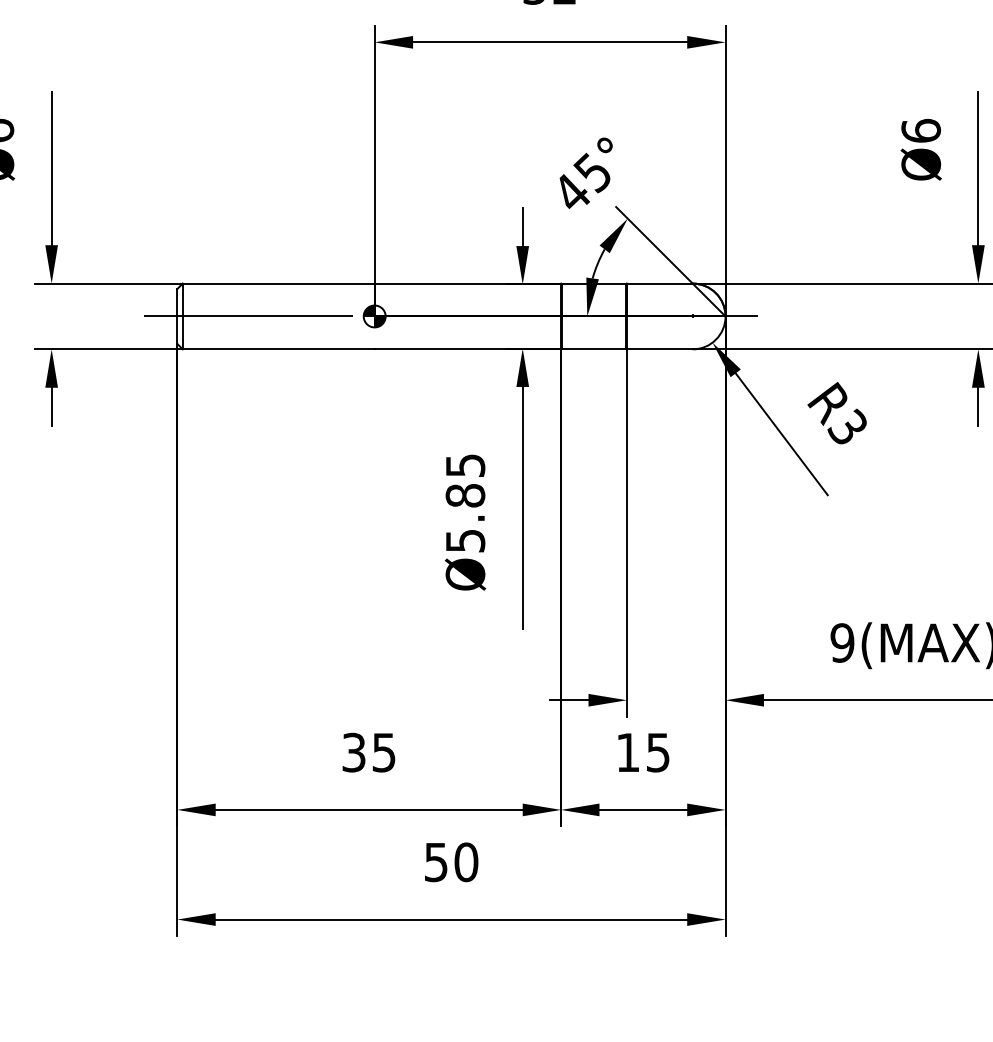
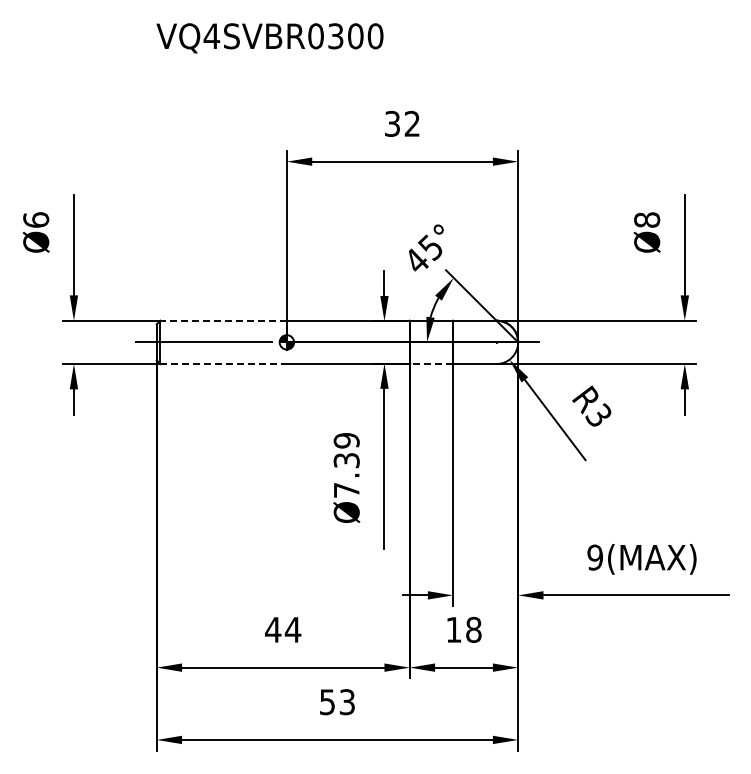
text: (921, 130) -> (647, 219), Ø6 -> Ø8
line: (278, 283) -> (223, 320), solid -> dashed
line: (592, 348) -> (430, 363), solid -> dashed
line: (280, 350) -> (224, 364), solid -> dashed
text: (465, 503) -> (346, 465), Ø5.85 -> Ø7.39
text: (369, 752) -> (283, 629), 35 -> 44
text: (657, 752) -> (473, 629), 15 -> 18
text: (466, 862) -> (347, 702), 50 -> 53

